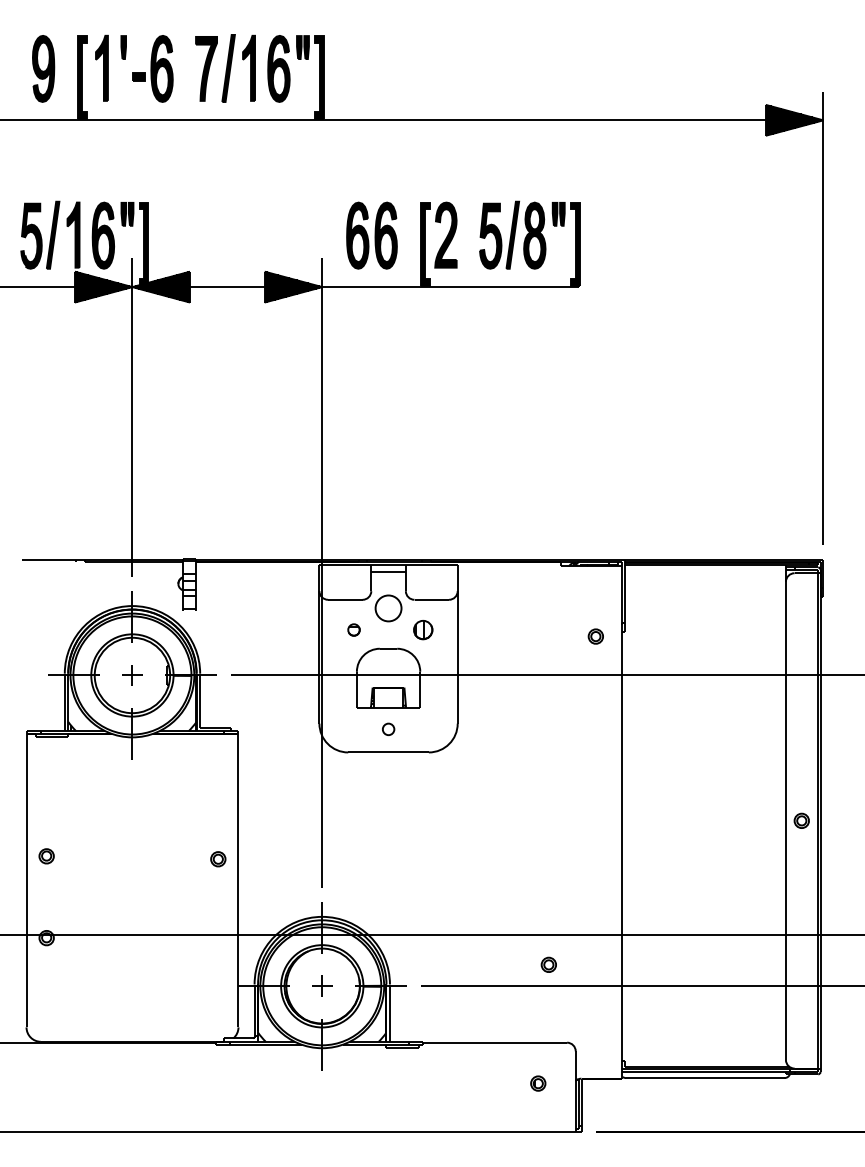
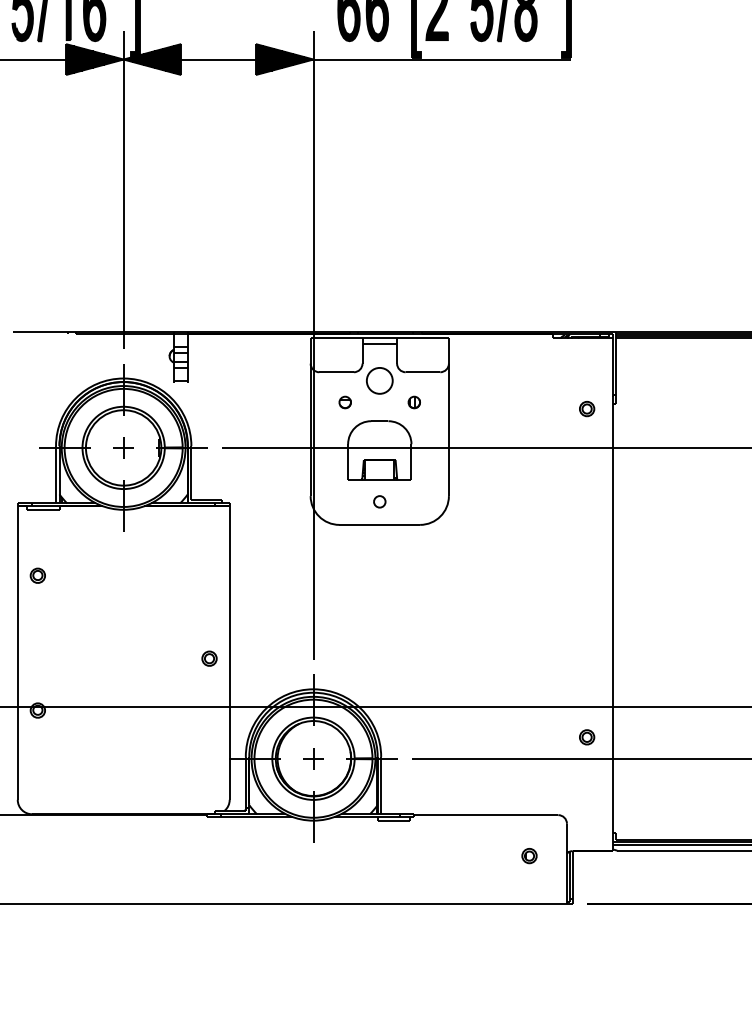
part: (422, 629) -> (413, 401), size x0.62
part: (46, 856) -> (37, 575), moved
part: (218, 859) -> (209, 658), moved
part: (548, 964) -> (586, 736), moved

